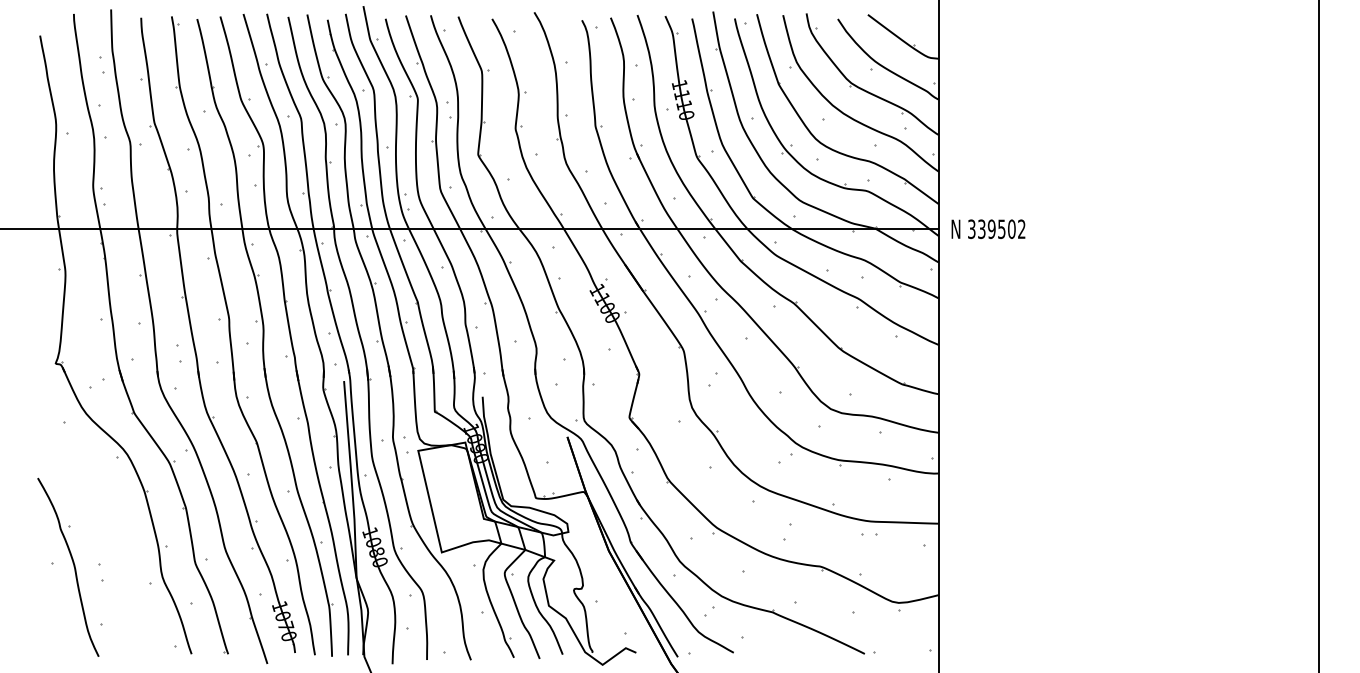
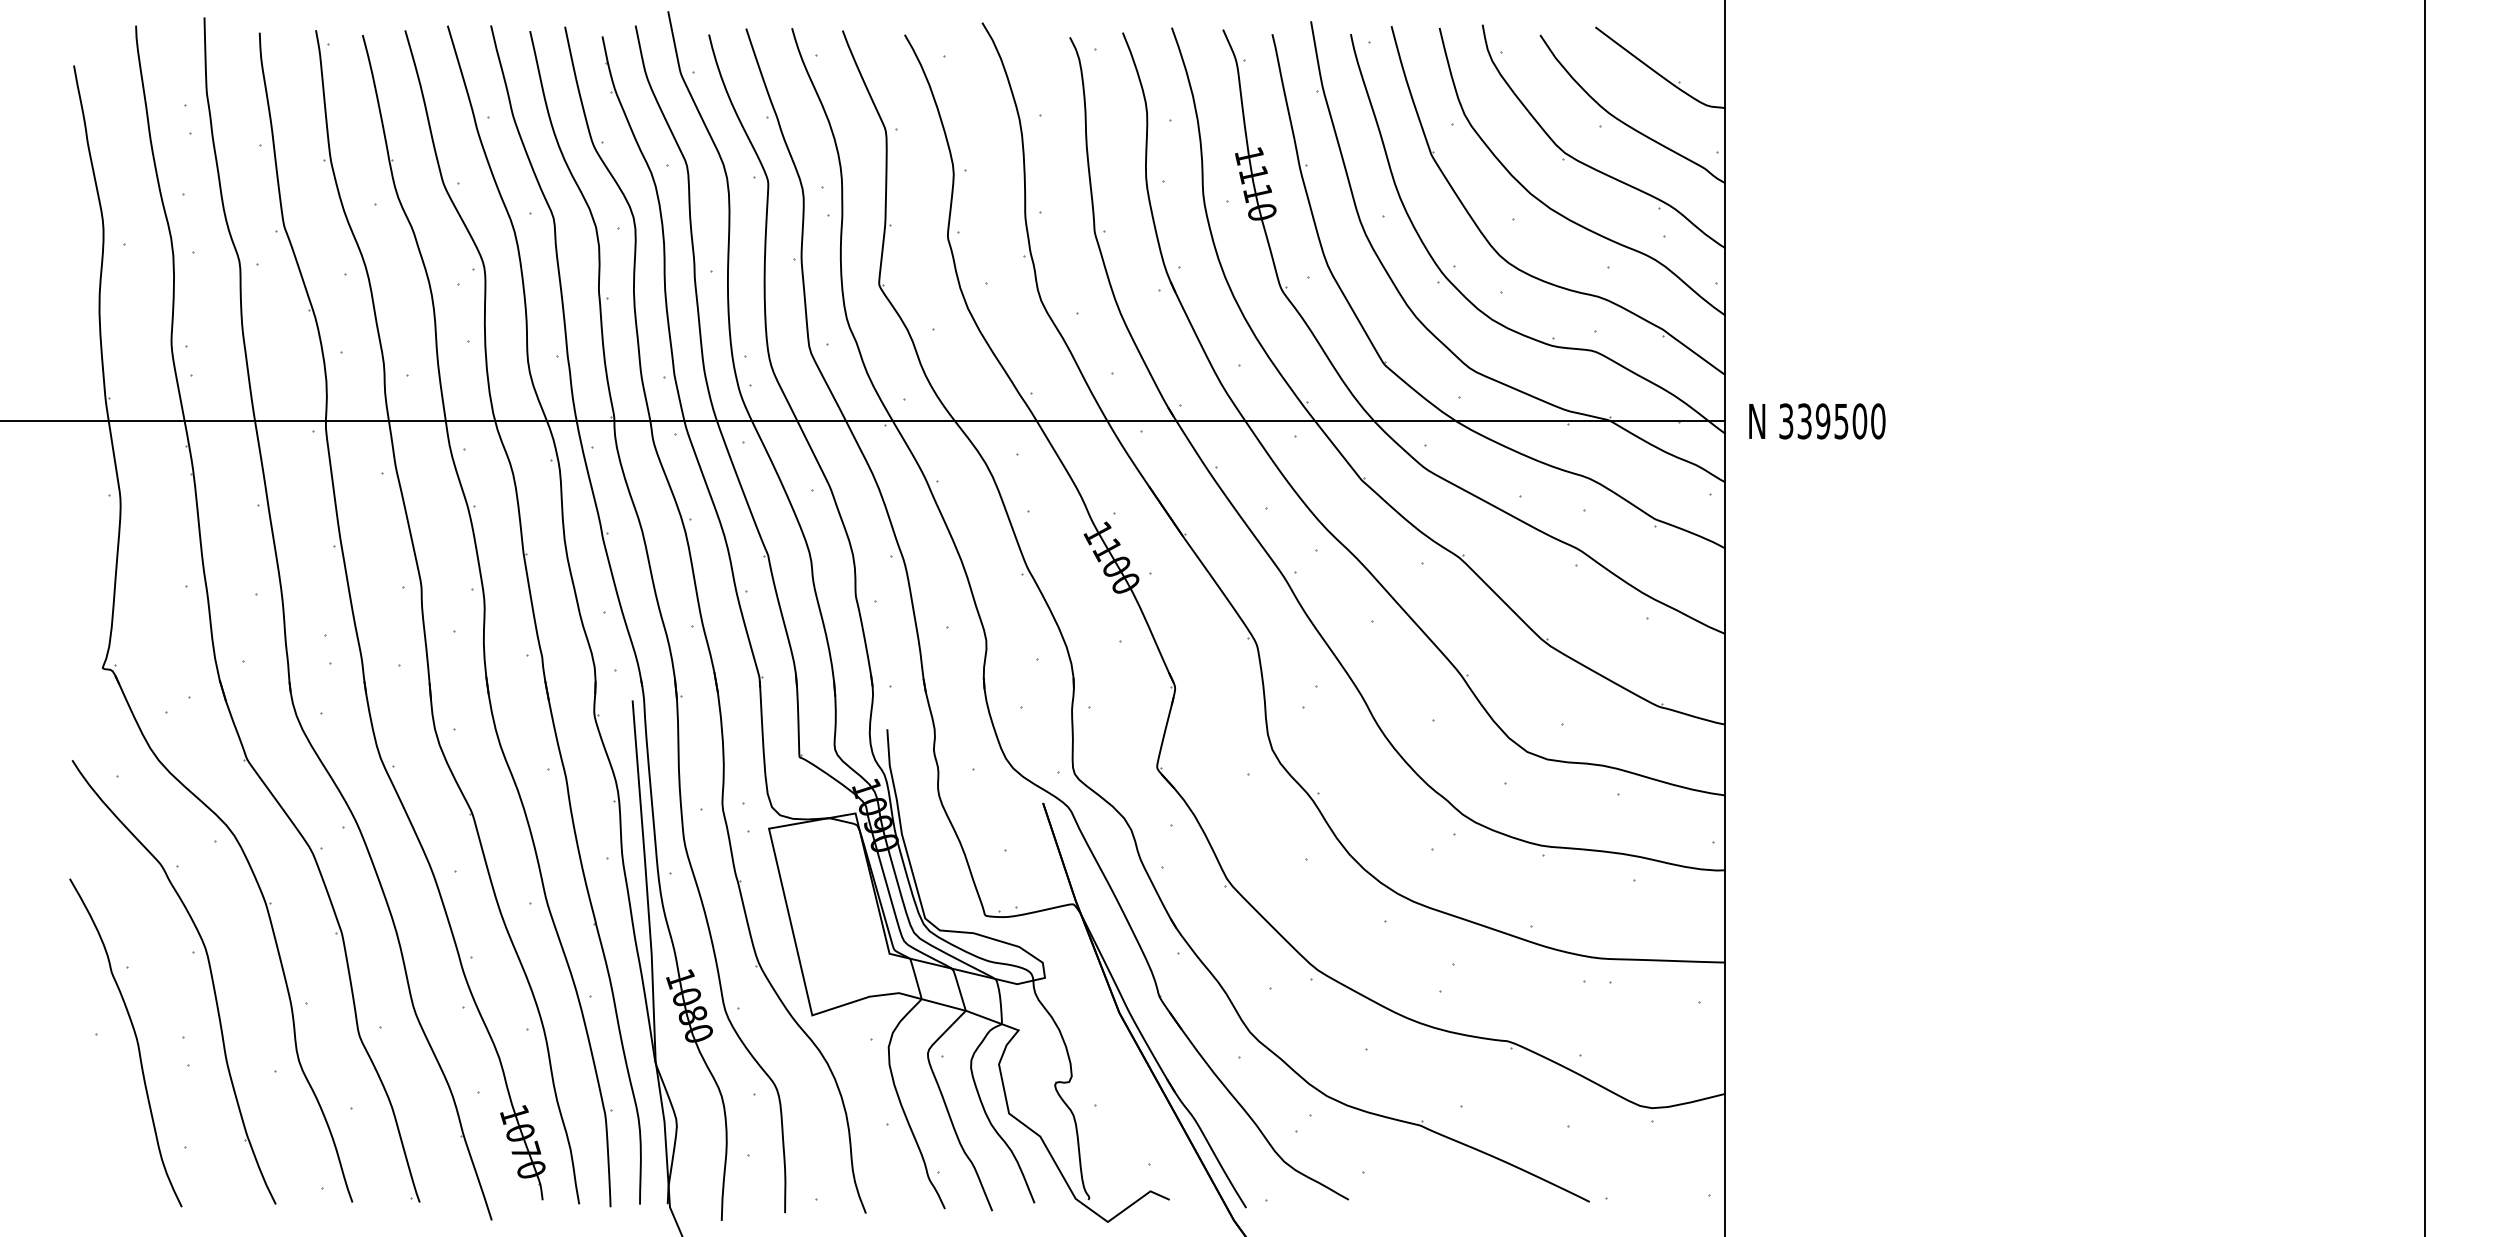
text: (1021, 228) -> (1877, 420), 339502 -> 339500
part: (105, 519) -> (194, 954), added

